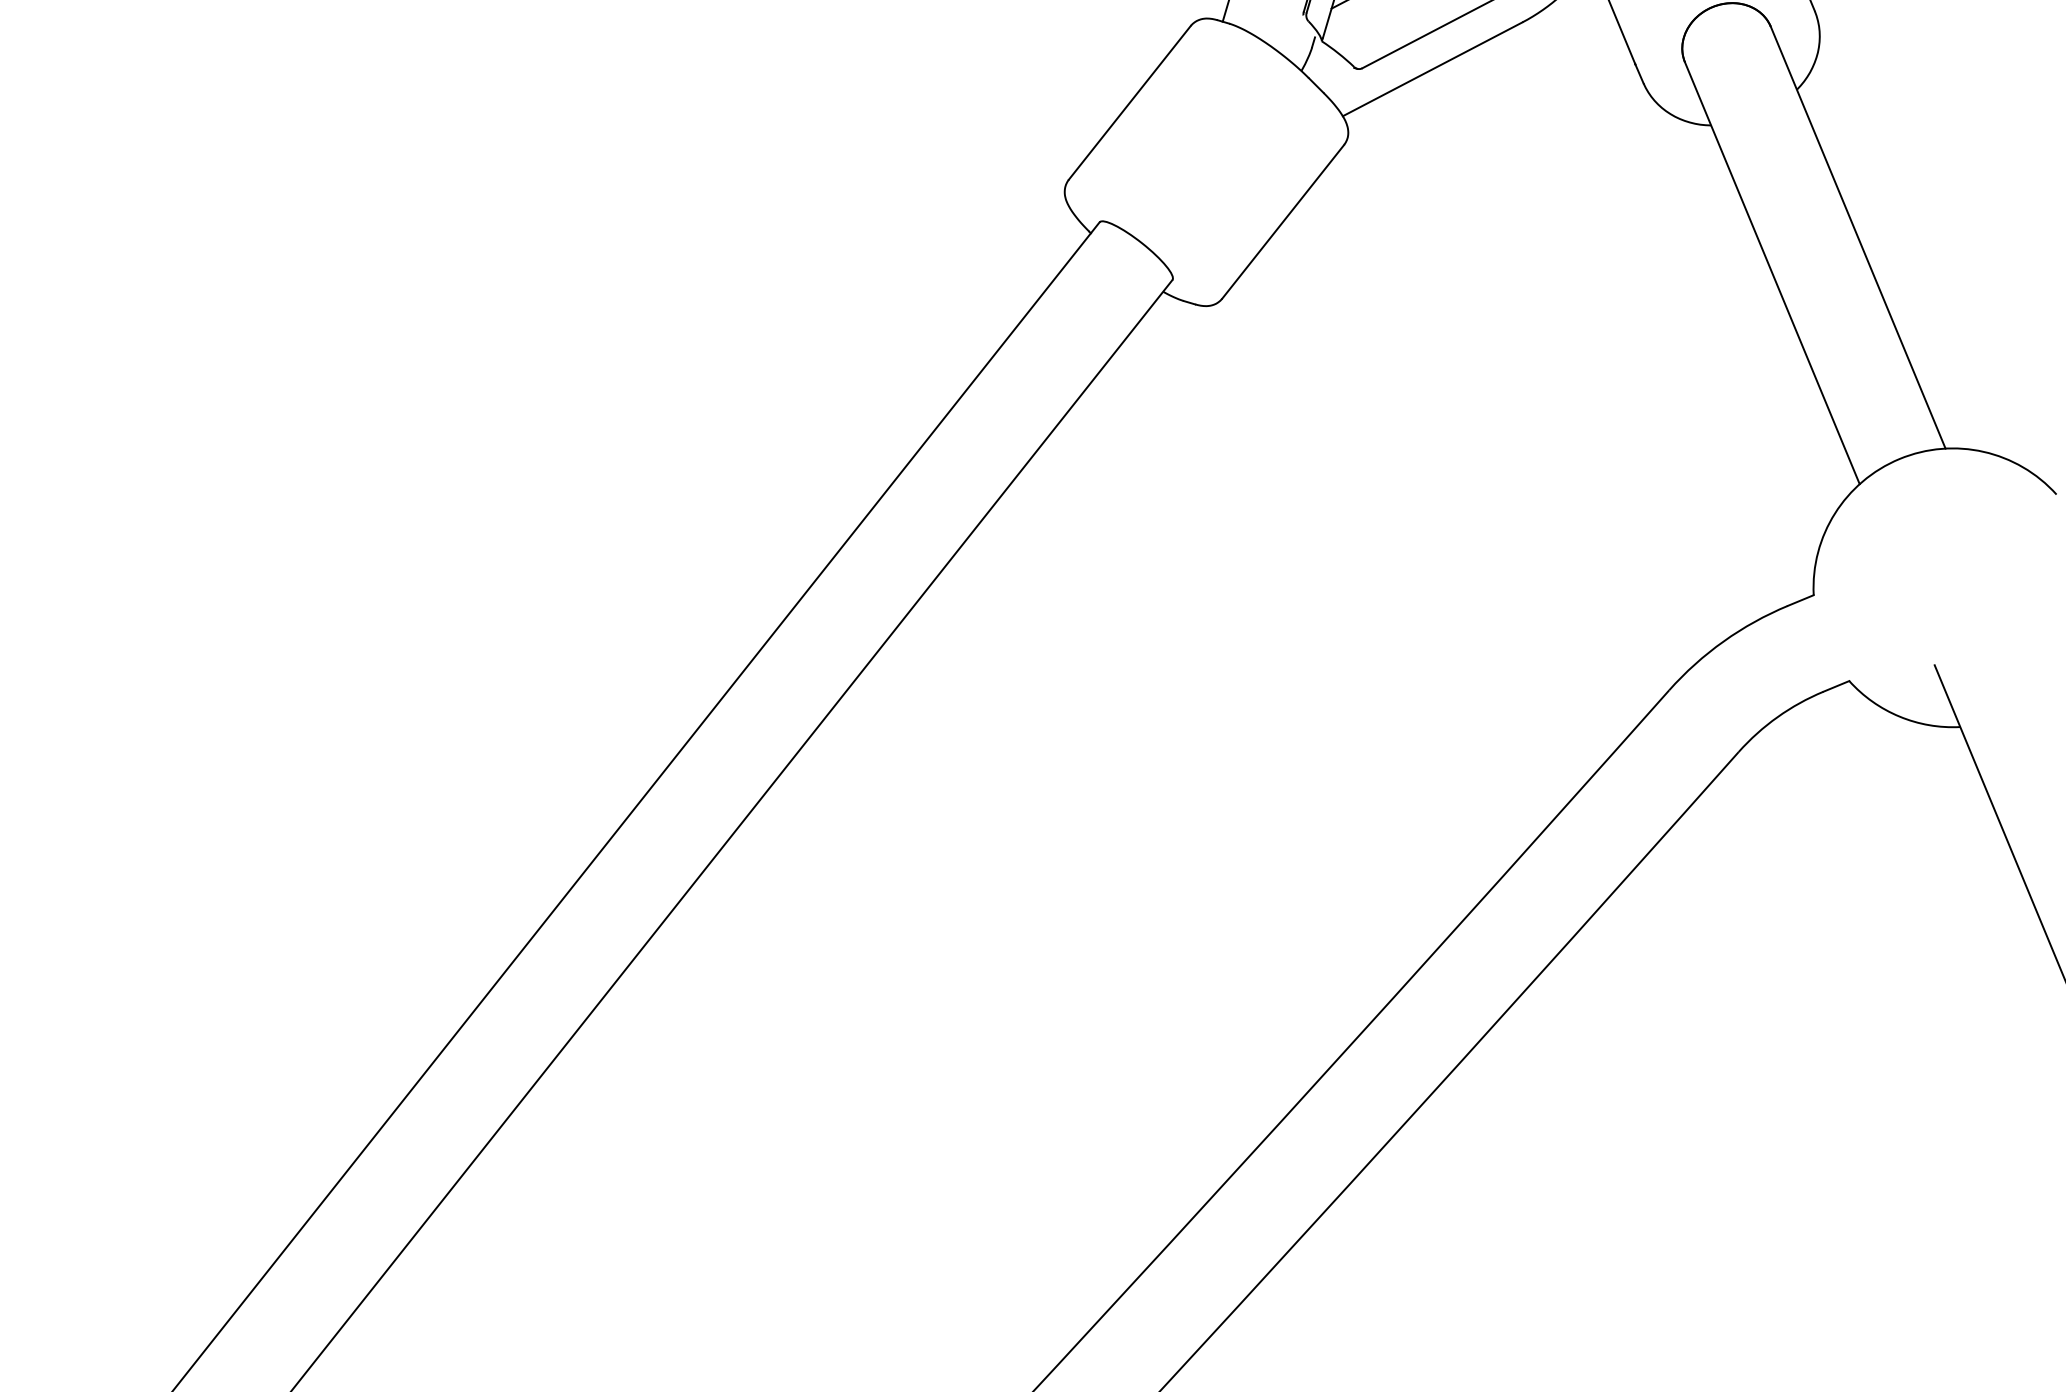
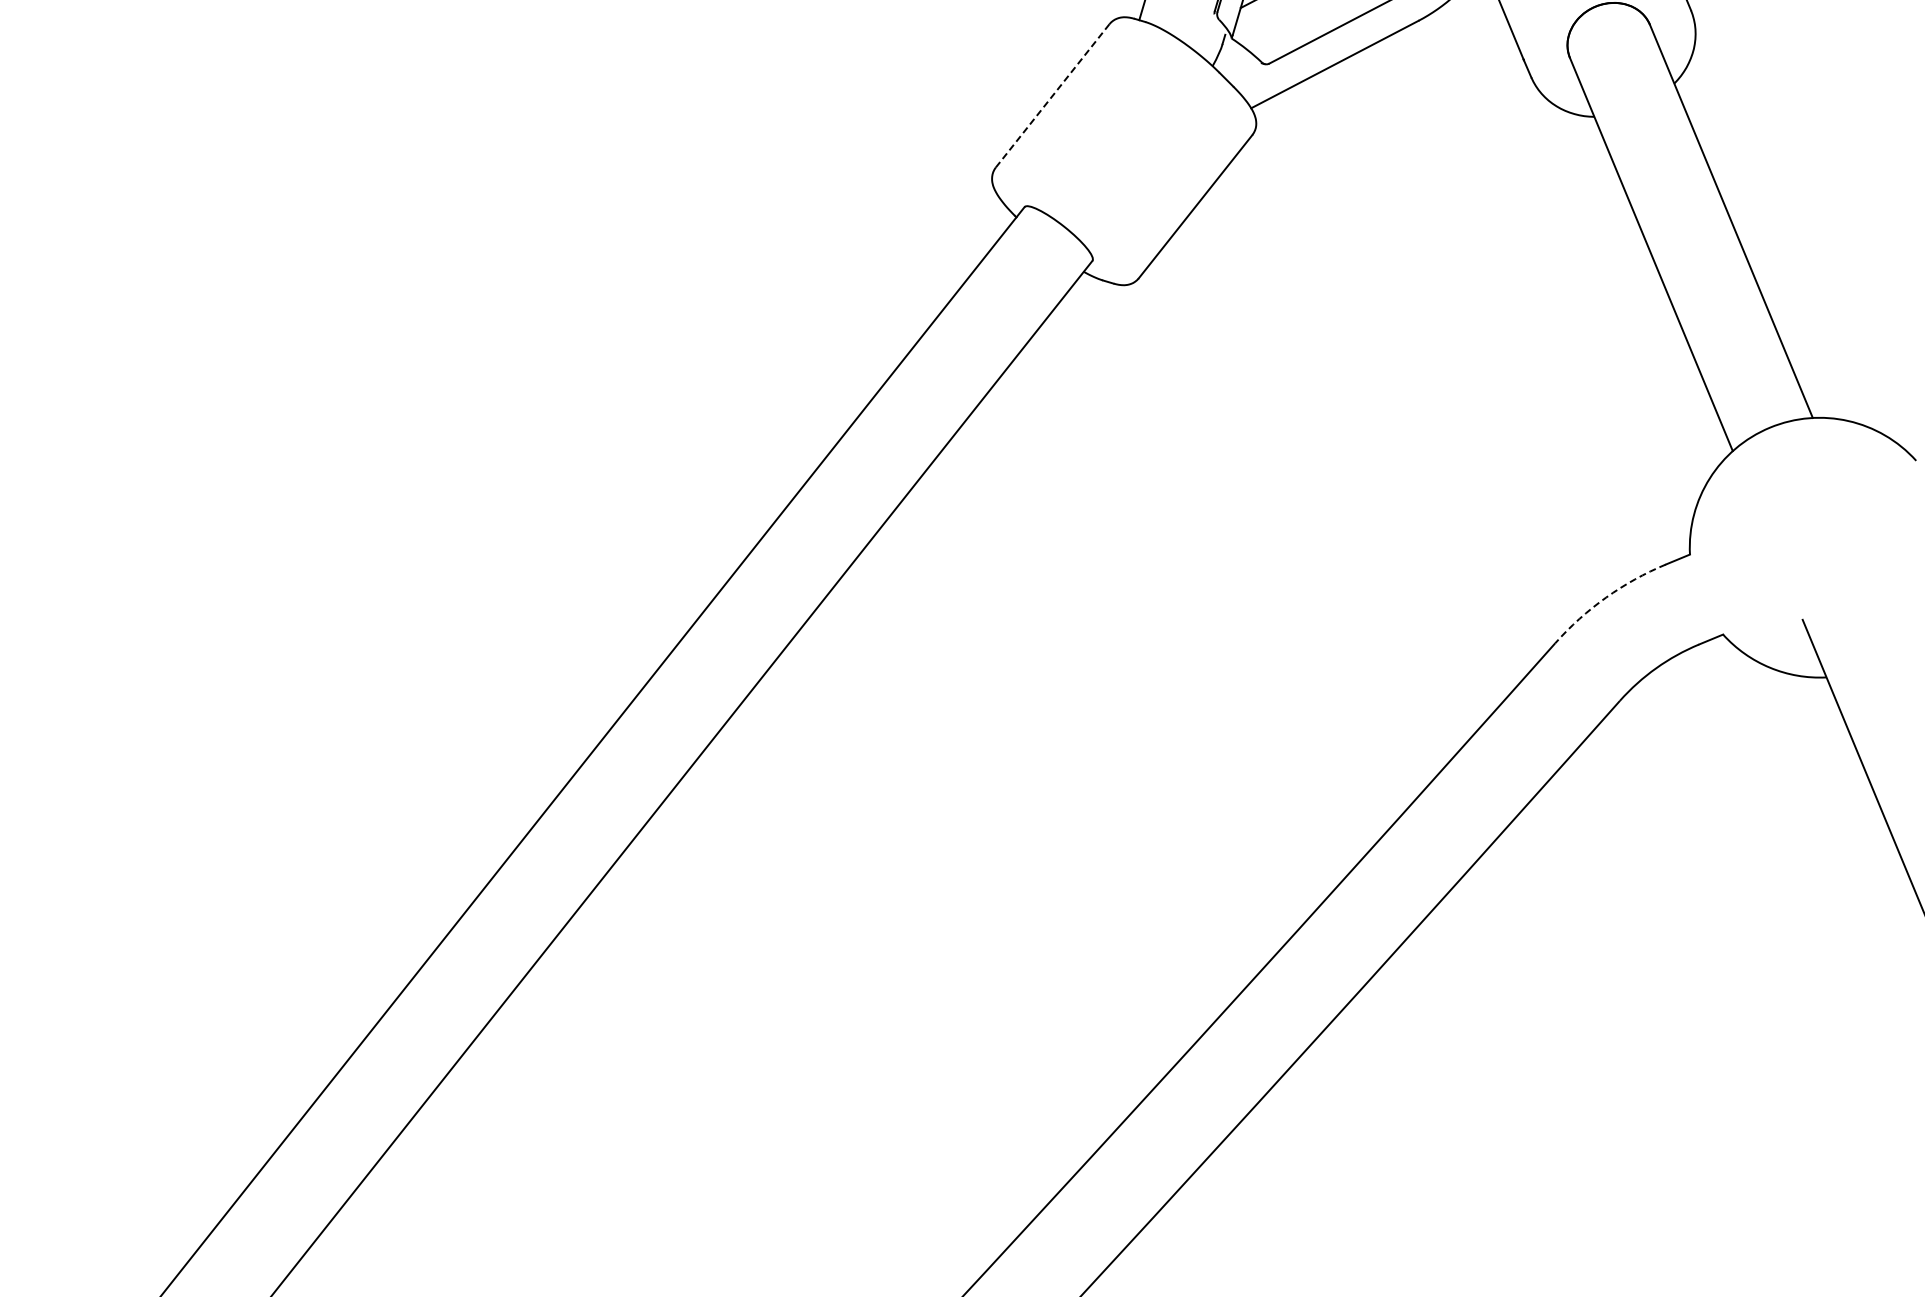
line: (1129, 103) -> (1052, 96), solid -> dashed
arc: (1724, 641) -> (1606, 597), solid -> dashed

